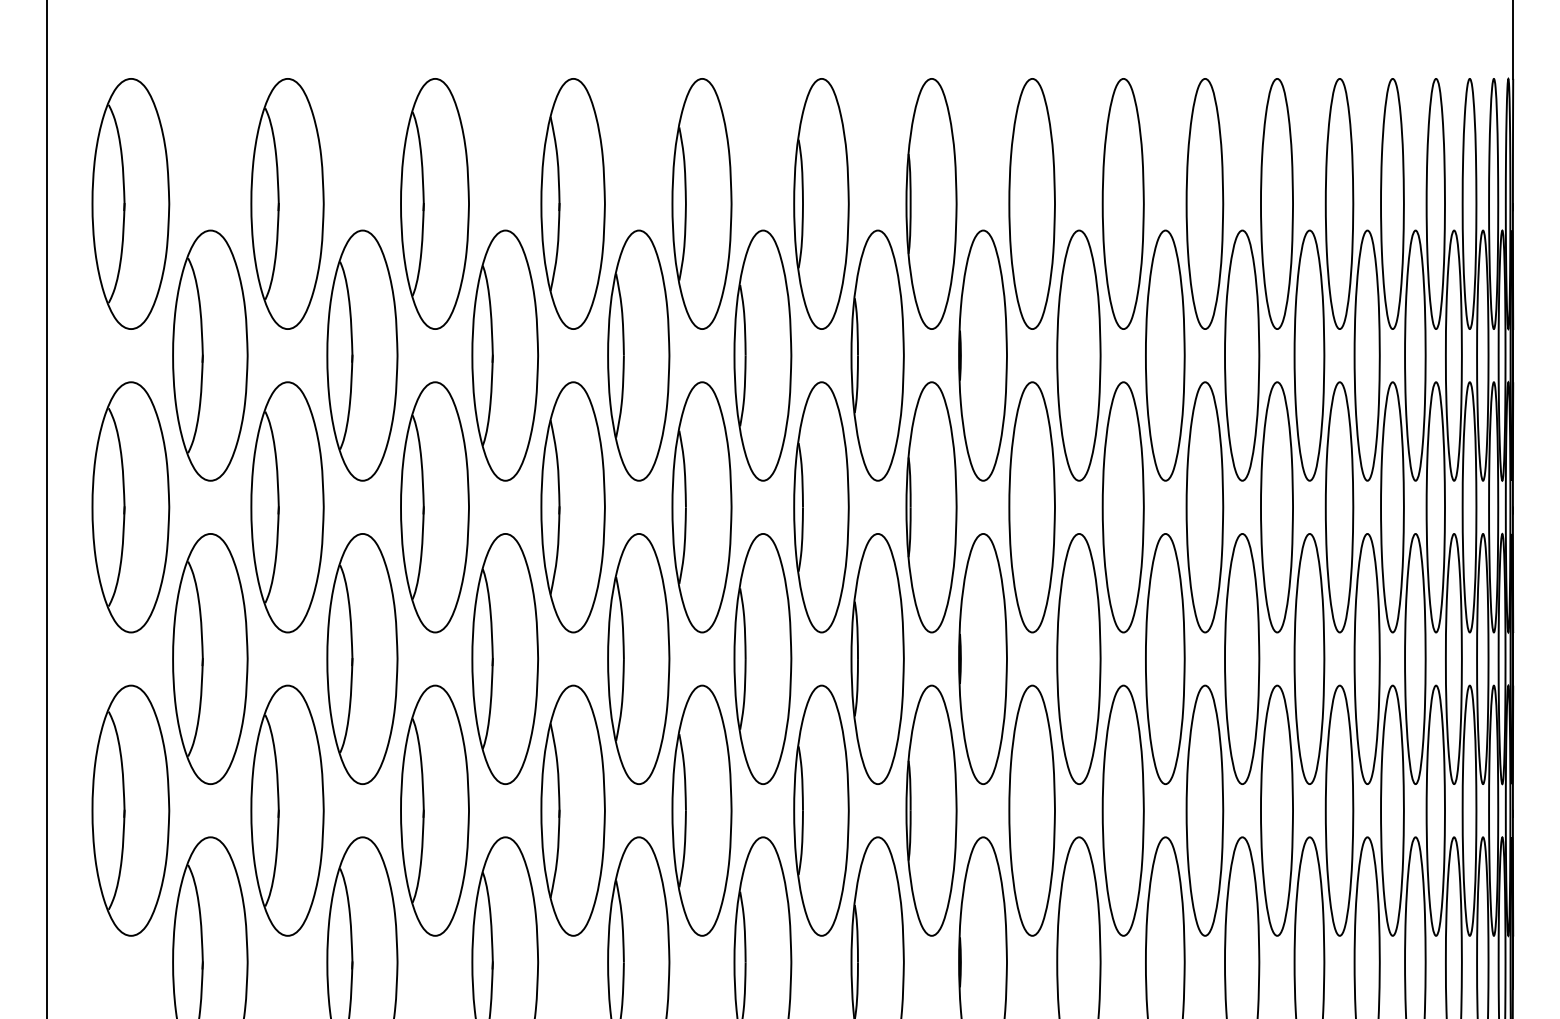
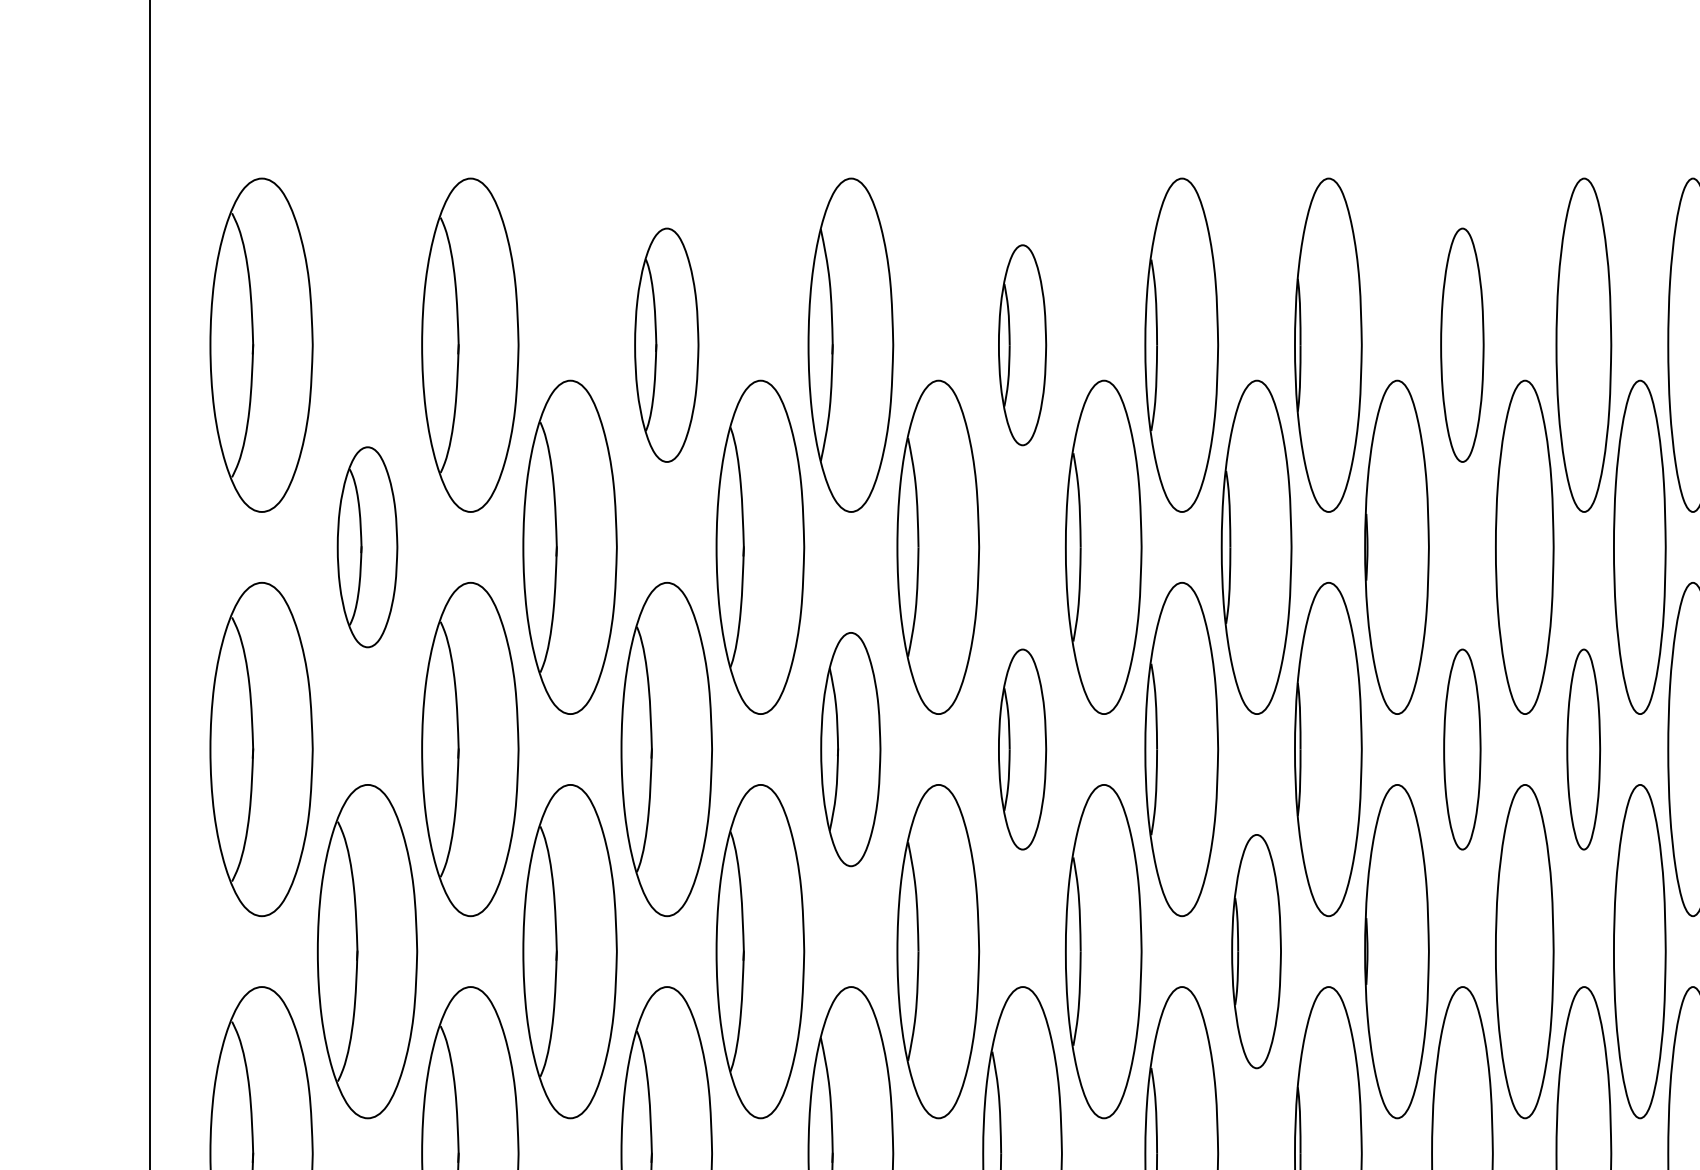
part: (434, 203) -> (666, 344), size x0.7
part: (701, 203) -> (1021, 344), size x0.6
part: (1031, 203) -> (1461, 344), size x0.7
part: (210, 355) -> (367, 547), size x0.6
part: (572, 507) -> (850, 749), size x0.7
part: (701, 507) -> (1021, 749), size x0.6
part: (1031, 507) -> (1461, 749), size x0.6
part: (1122, 507) -> (1582, 749), size x0.6
part: (877, 658) -> (1256, 950), size x0.7

